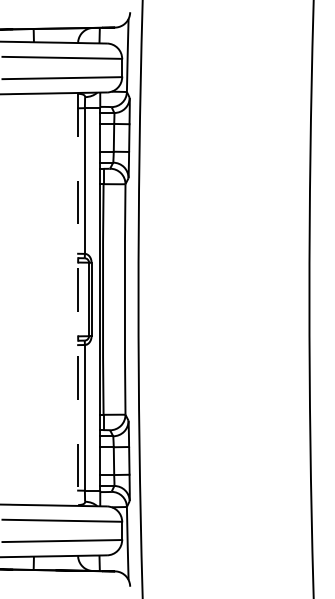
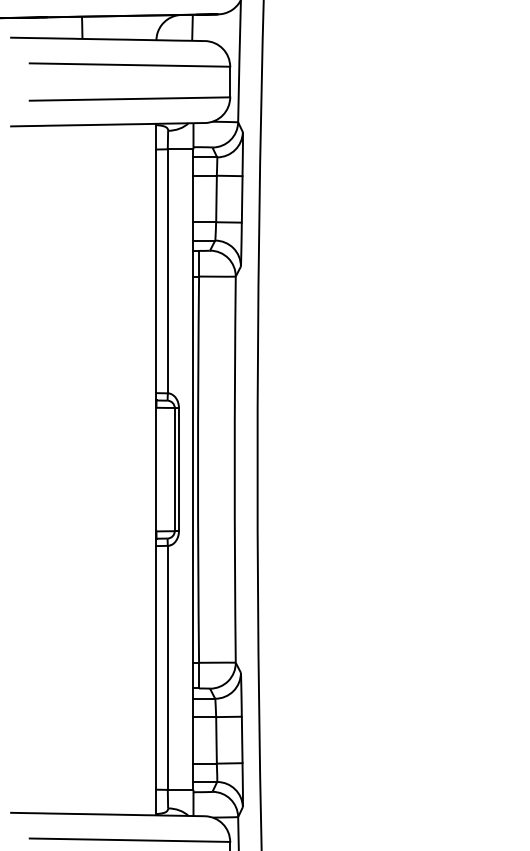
line: (78, 299) -> (157, 469), dashed -> solid

